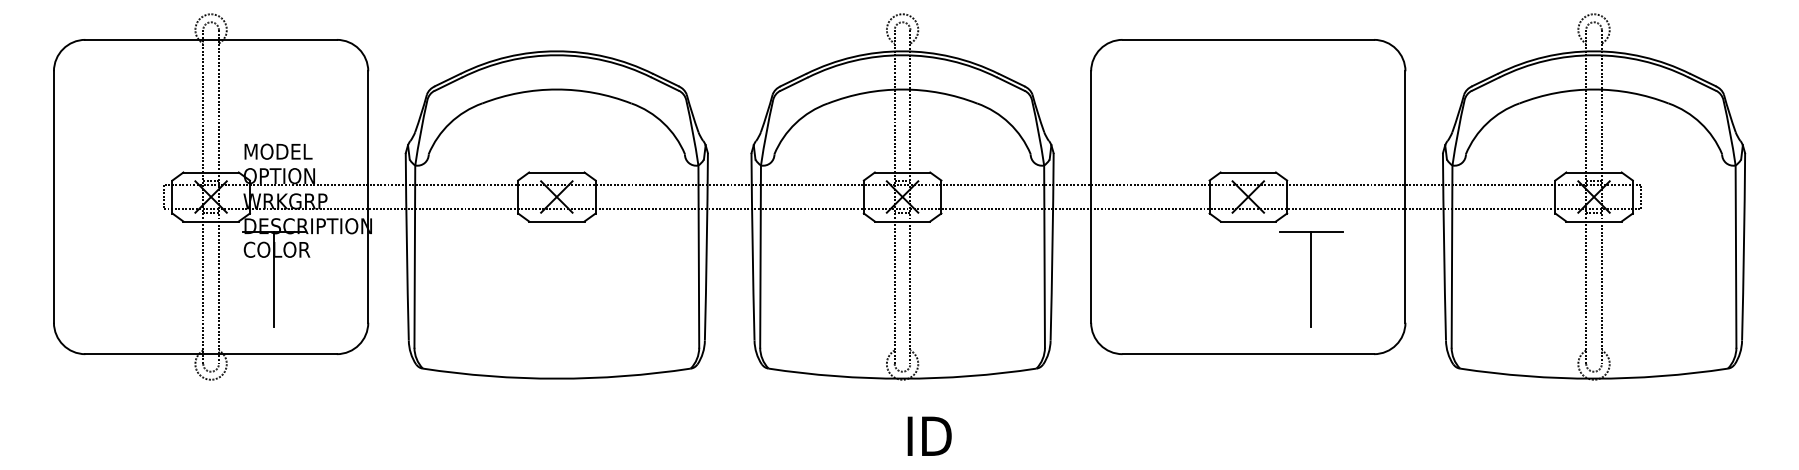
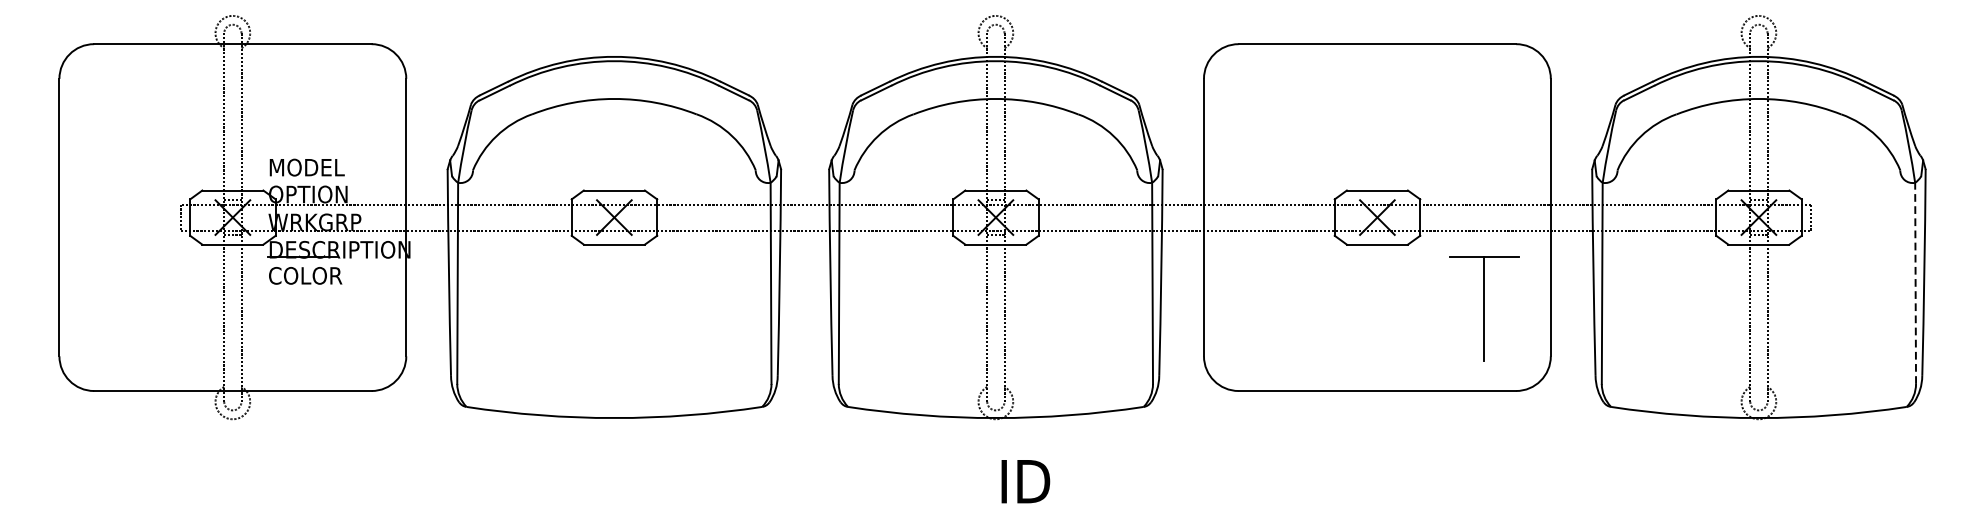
line: (1736, 256) -> (1916, 283), solid -> dashed
line: (273, 279) -> (301, 308), removed
part: (1311, 279) -> (1484, 308), moved

